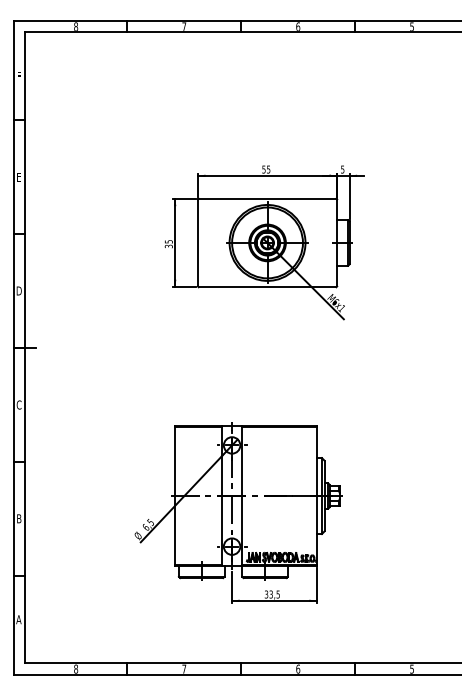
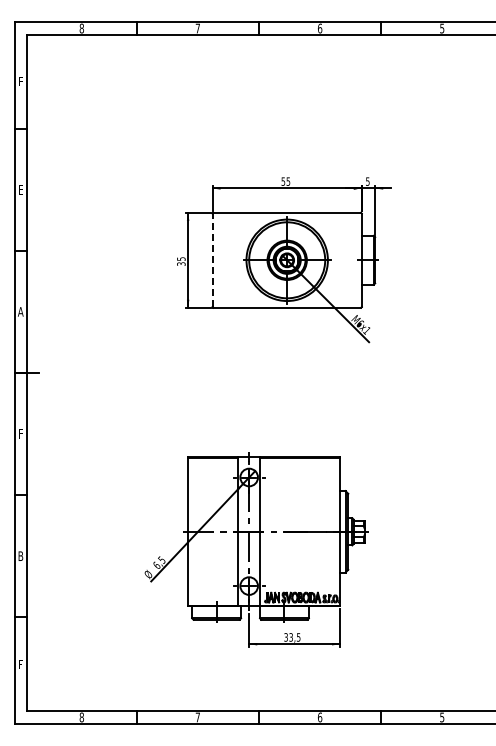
line: (197, 243) -> (212, 260), solid -> dashed
text: (18, 290) -> (20, 311), D -> A
text: (18, 405) -> (20, 434), C -> F
text: (18, 619) -> (20, 664), A -> F

